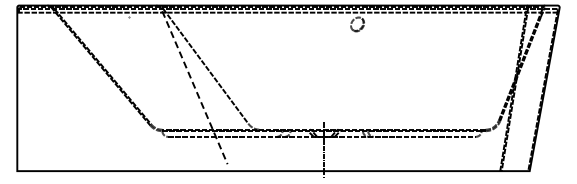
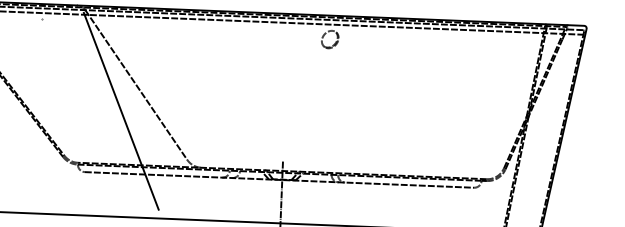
line: (195, 88) -> (121, 112), dashed -> solid

